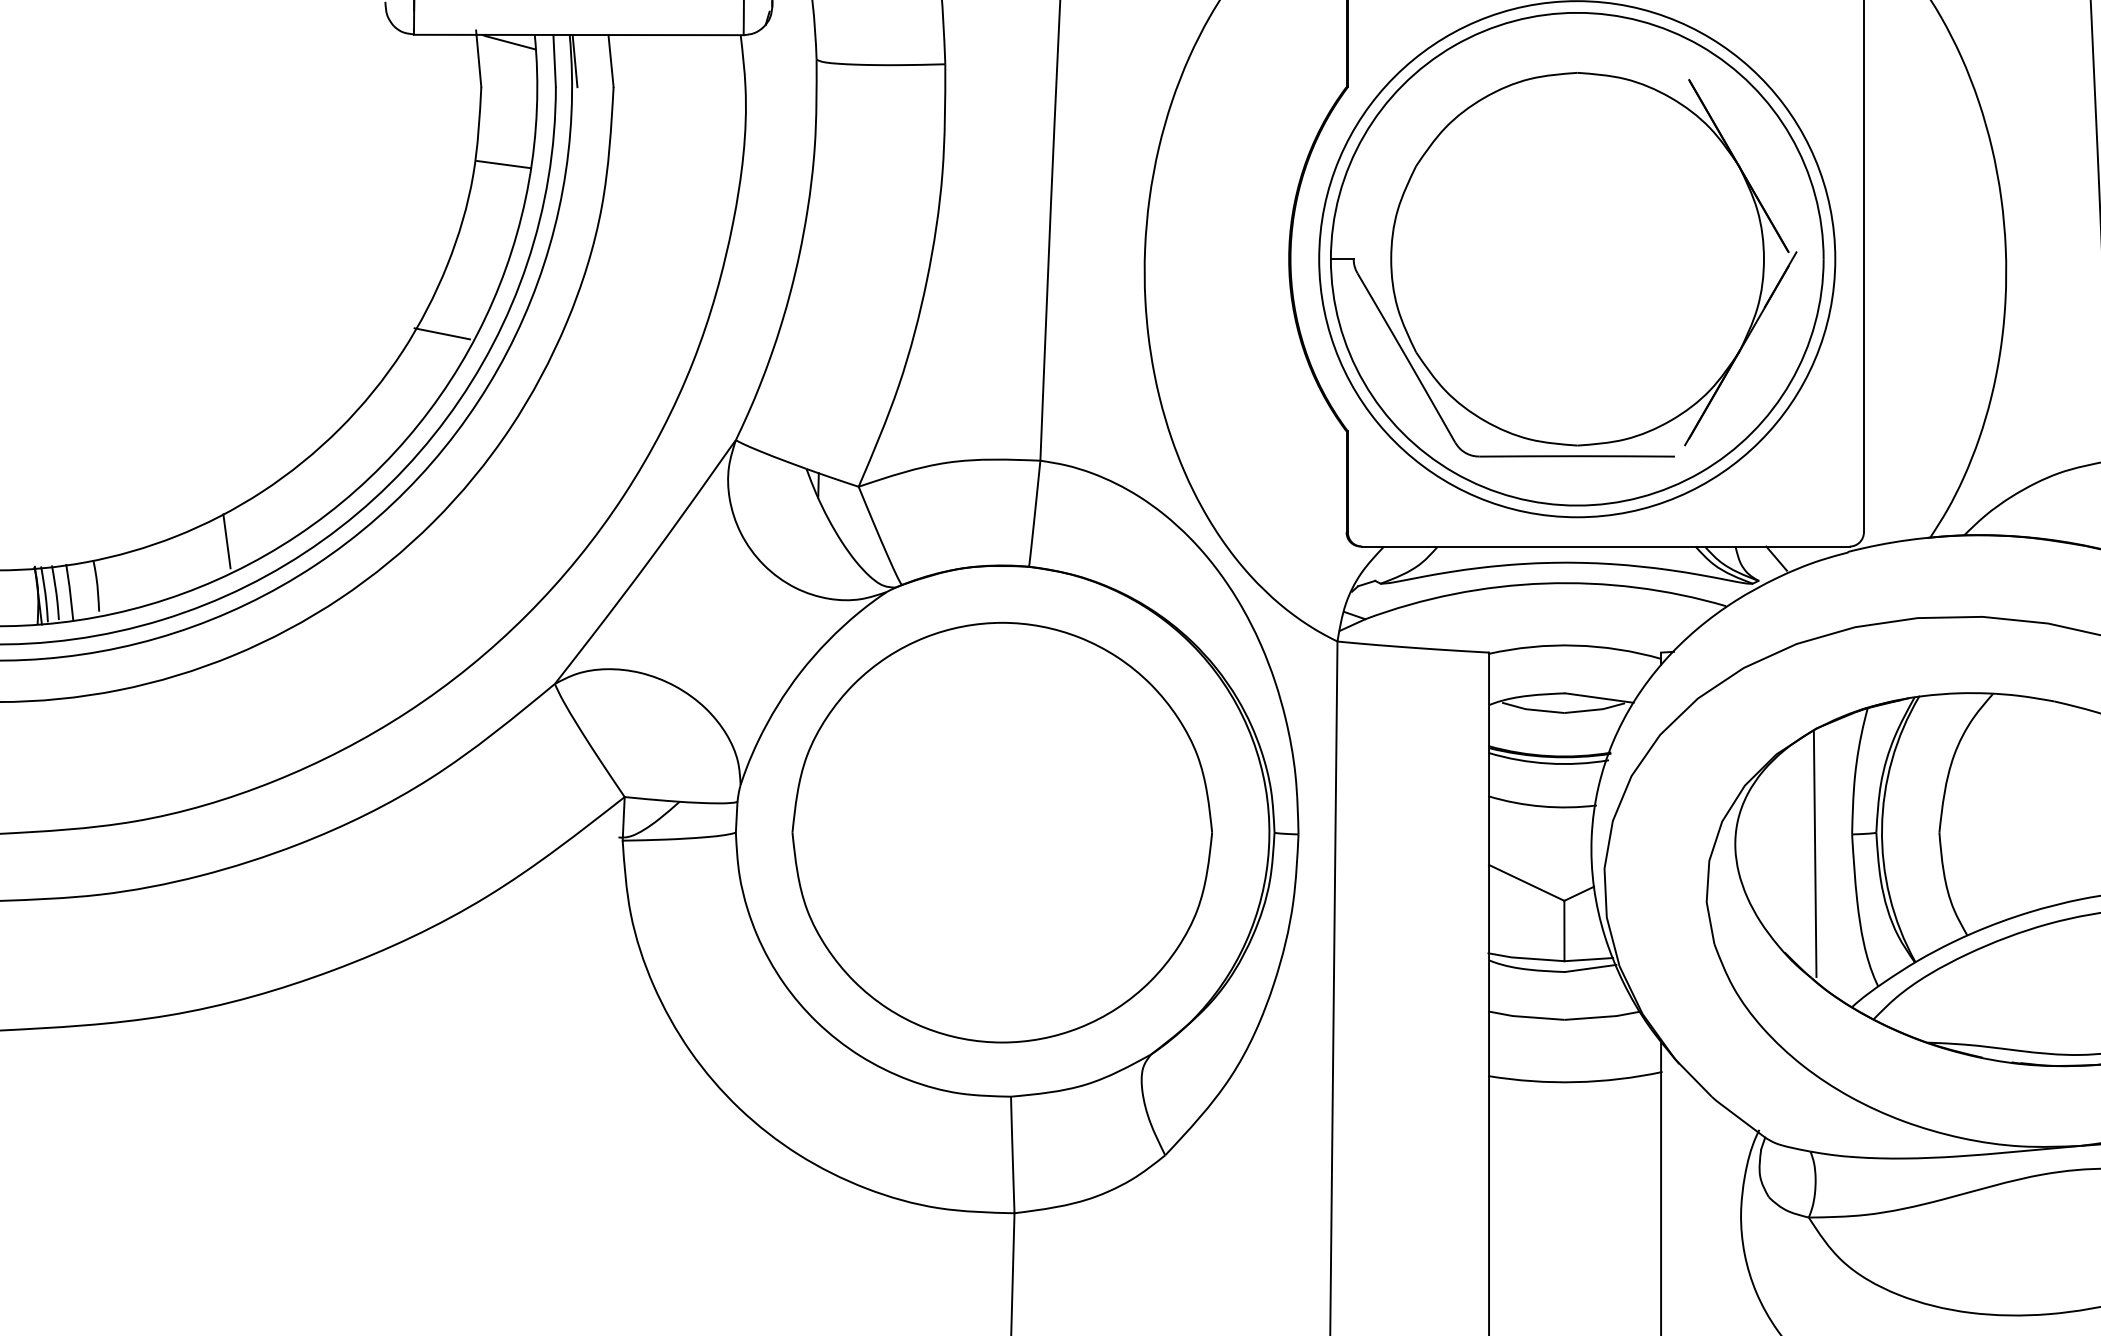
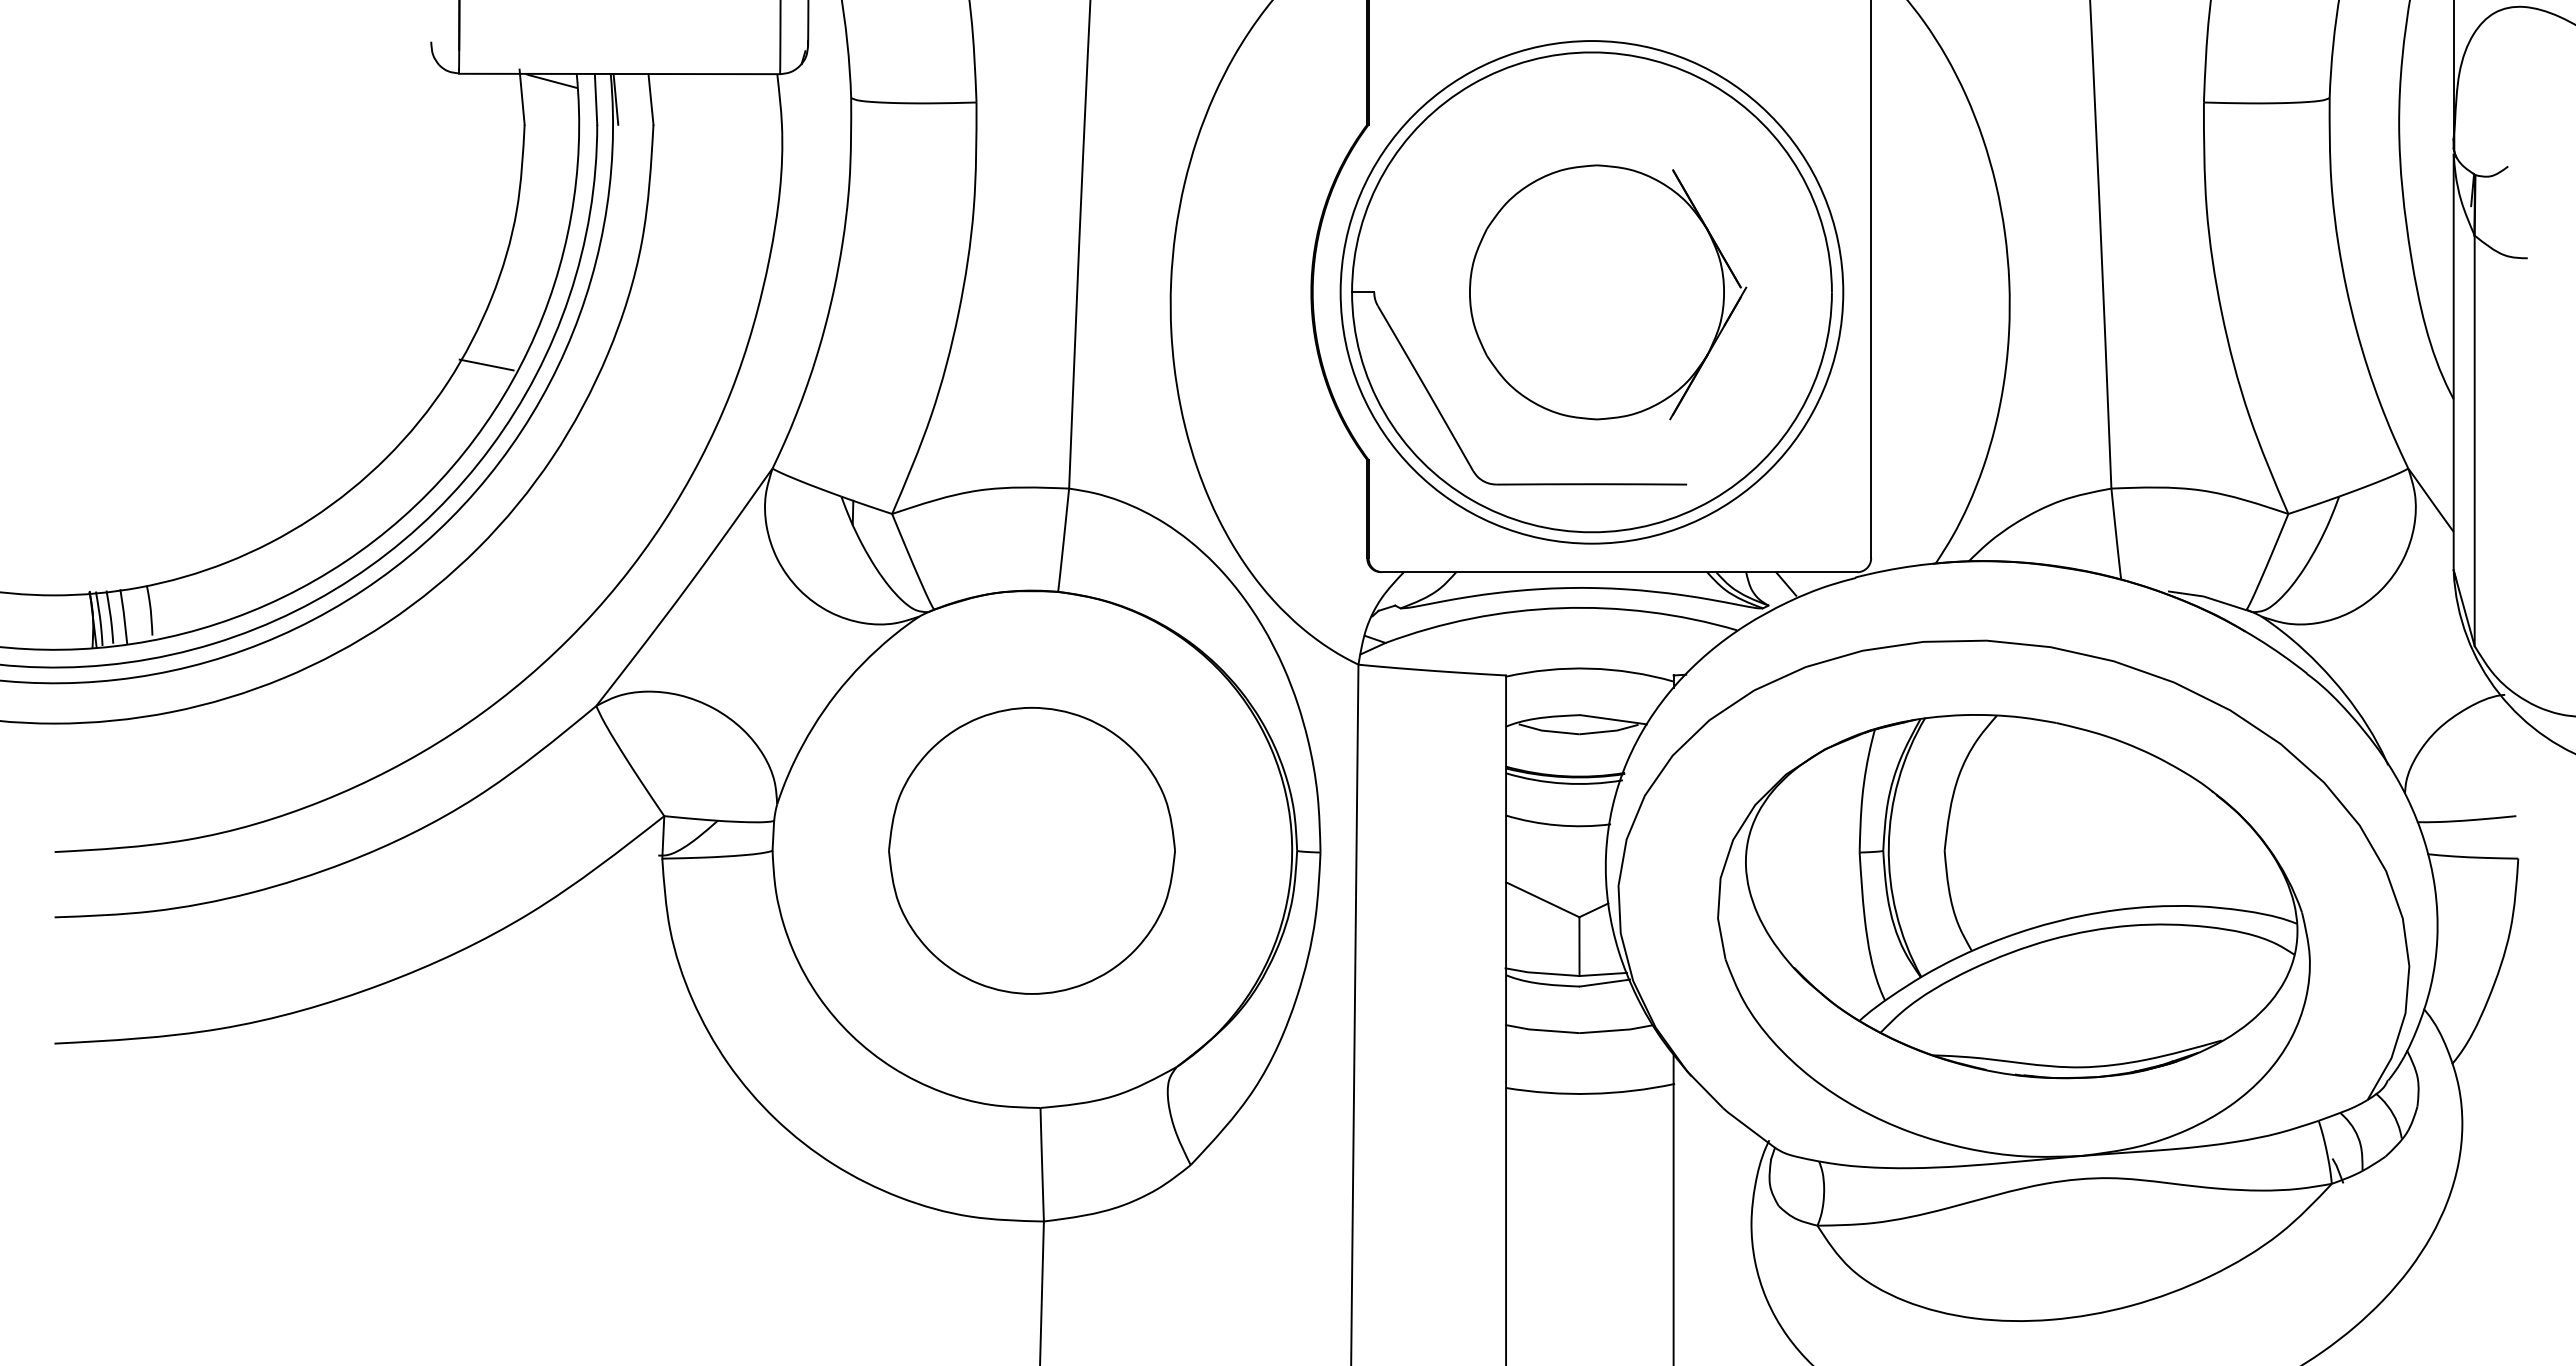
line: (503, 163) -> (546, 199), removed
part: (1593, 259) -> (1607, 292), size x0.7
line: (226, 540) -> (276, 566), removed
part: (1001, 832) -> (1031, 850), size x0.7
line: (1814, 853) -> (1823, 871), removed

